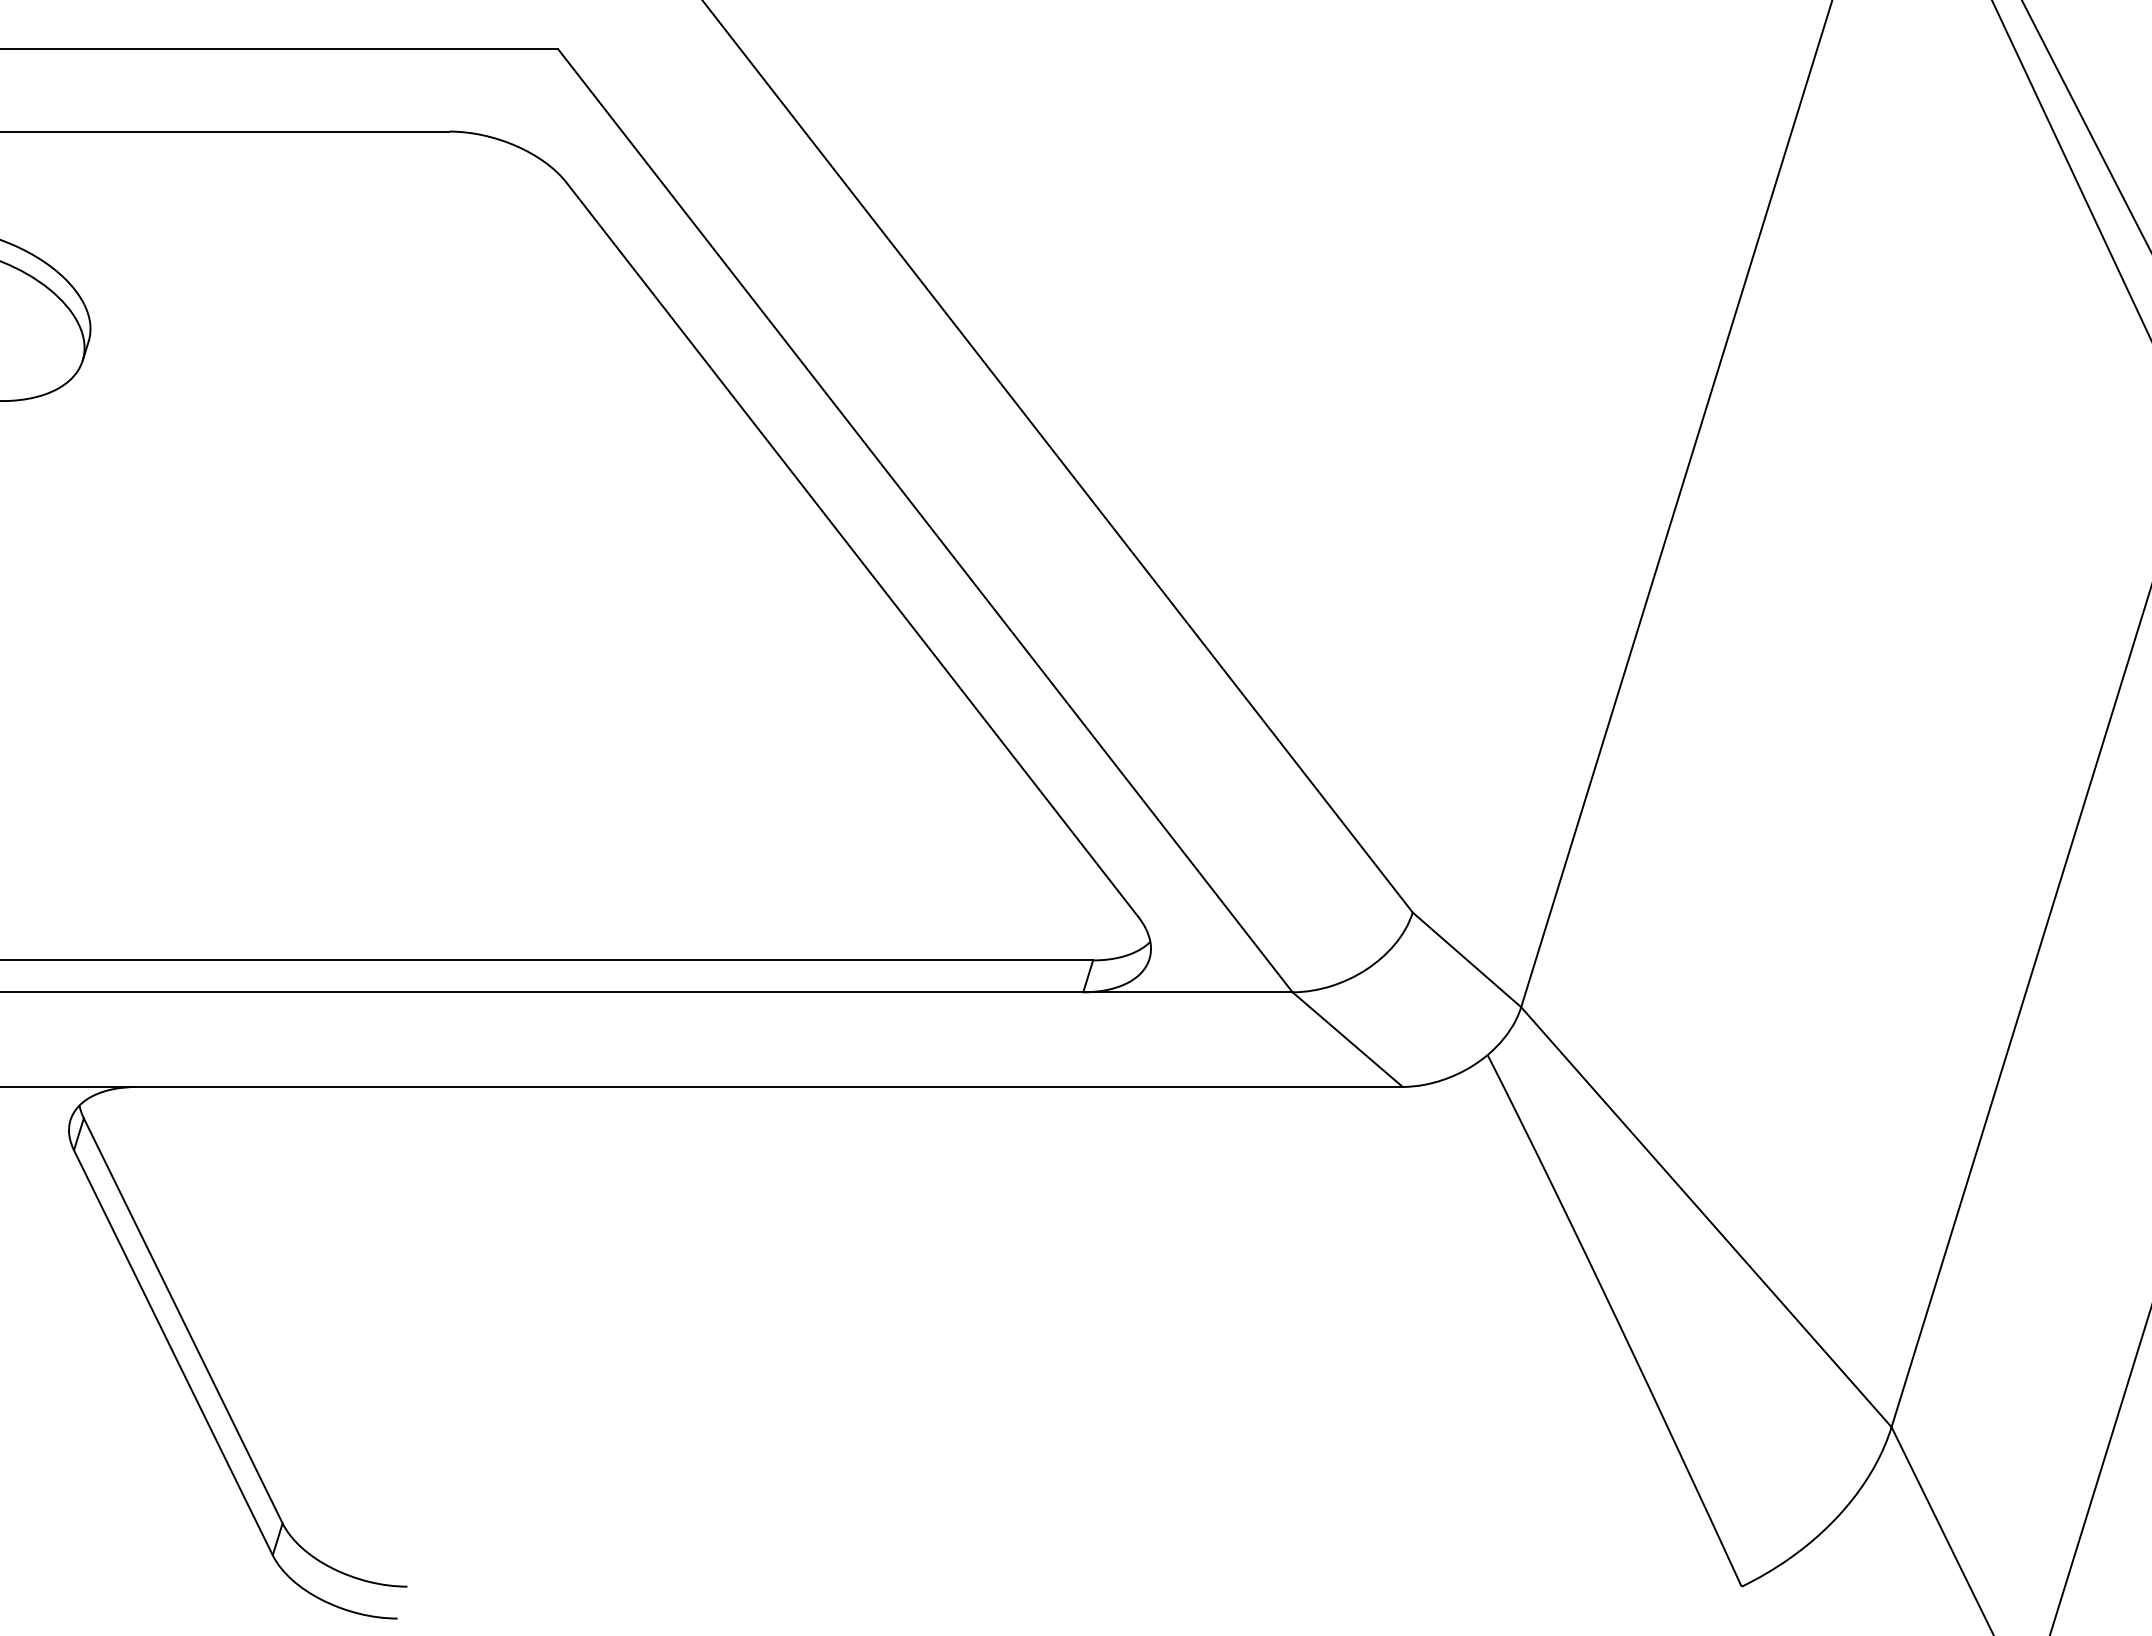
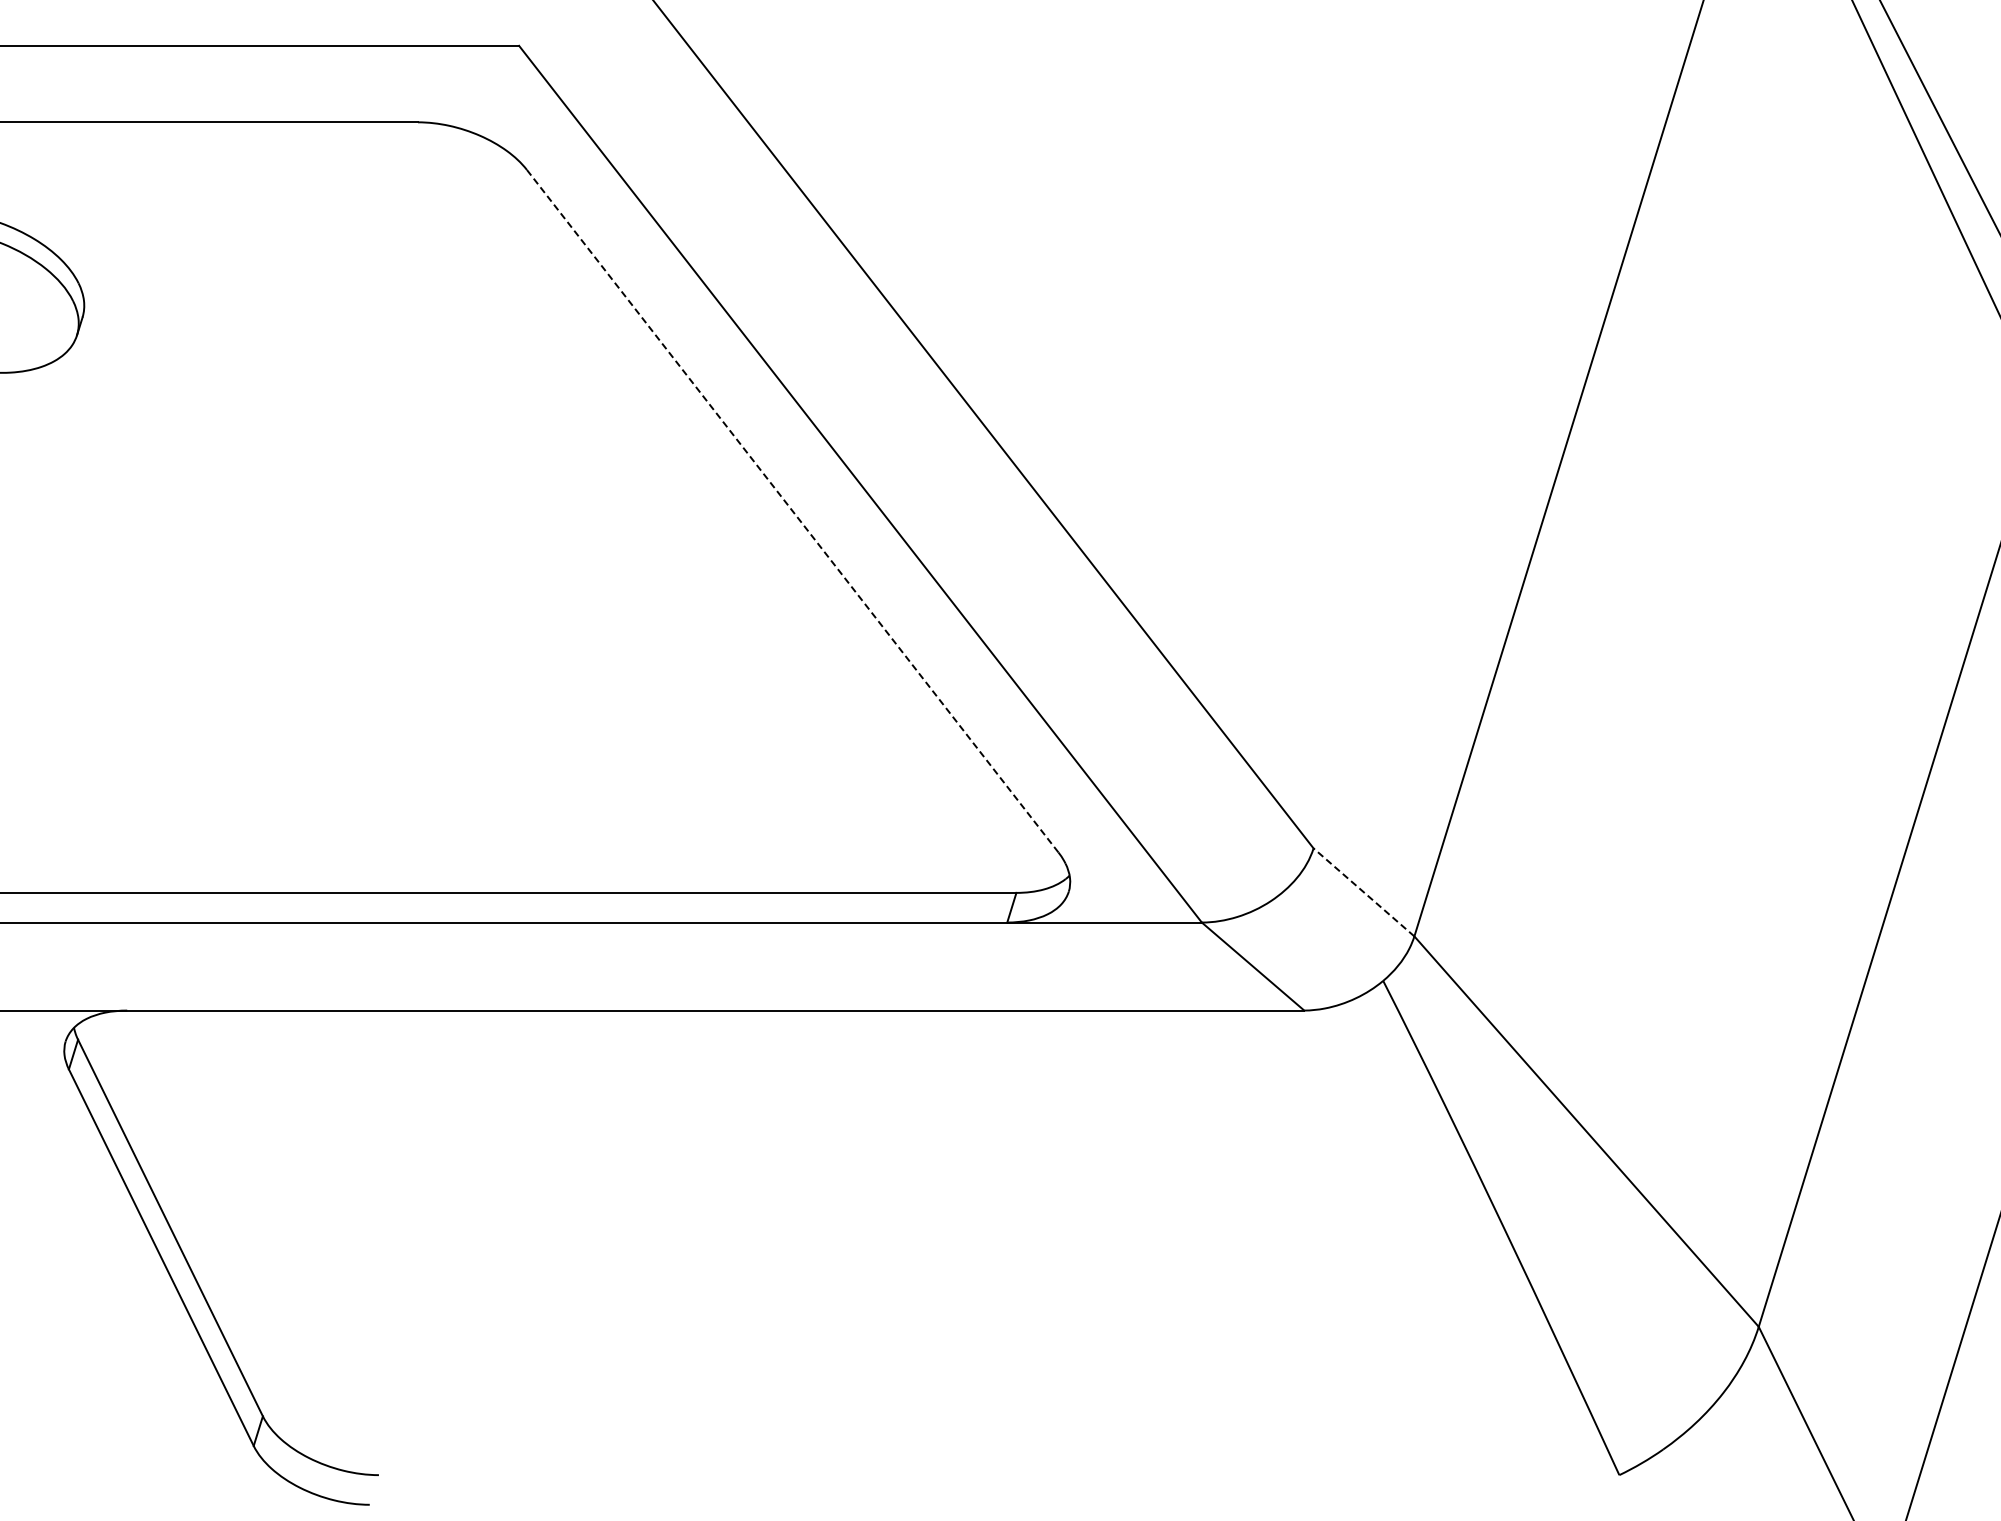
line: (852, 550) -> (792, 511), solid -> dashed
line: (1467, 959) -> (1364, 892), solid -> dashed

